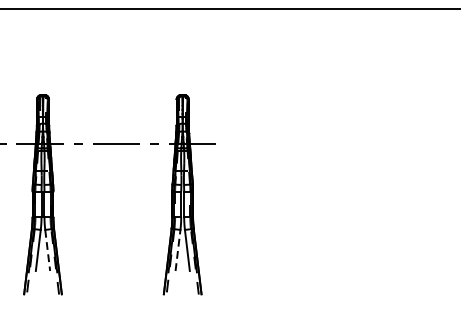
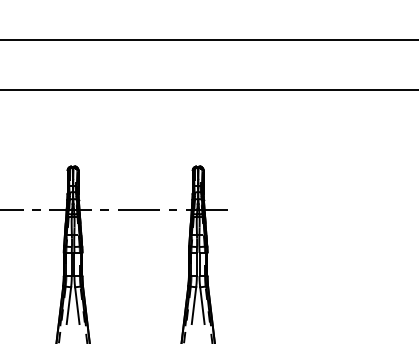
line: (47, 250) -> (77, 305), dashed -> solid
line: (178, 250) -> (194, 305), dashed -> solid

